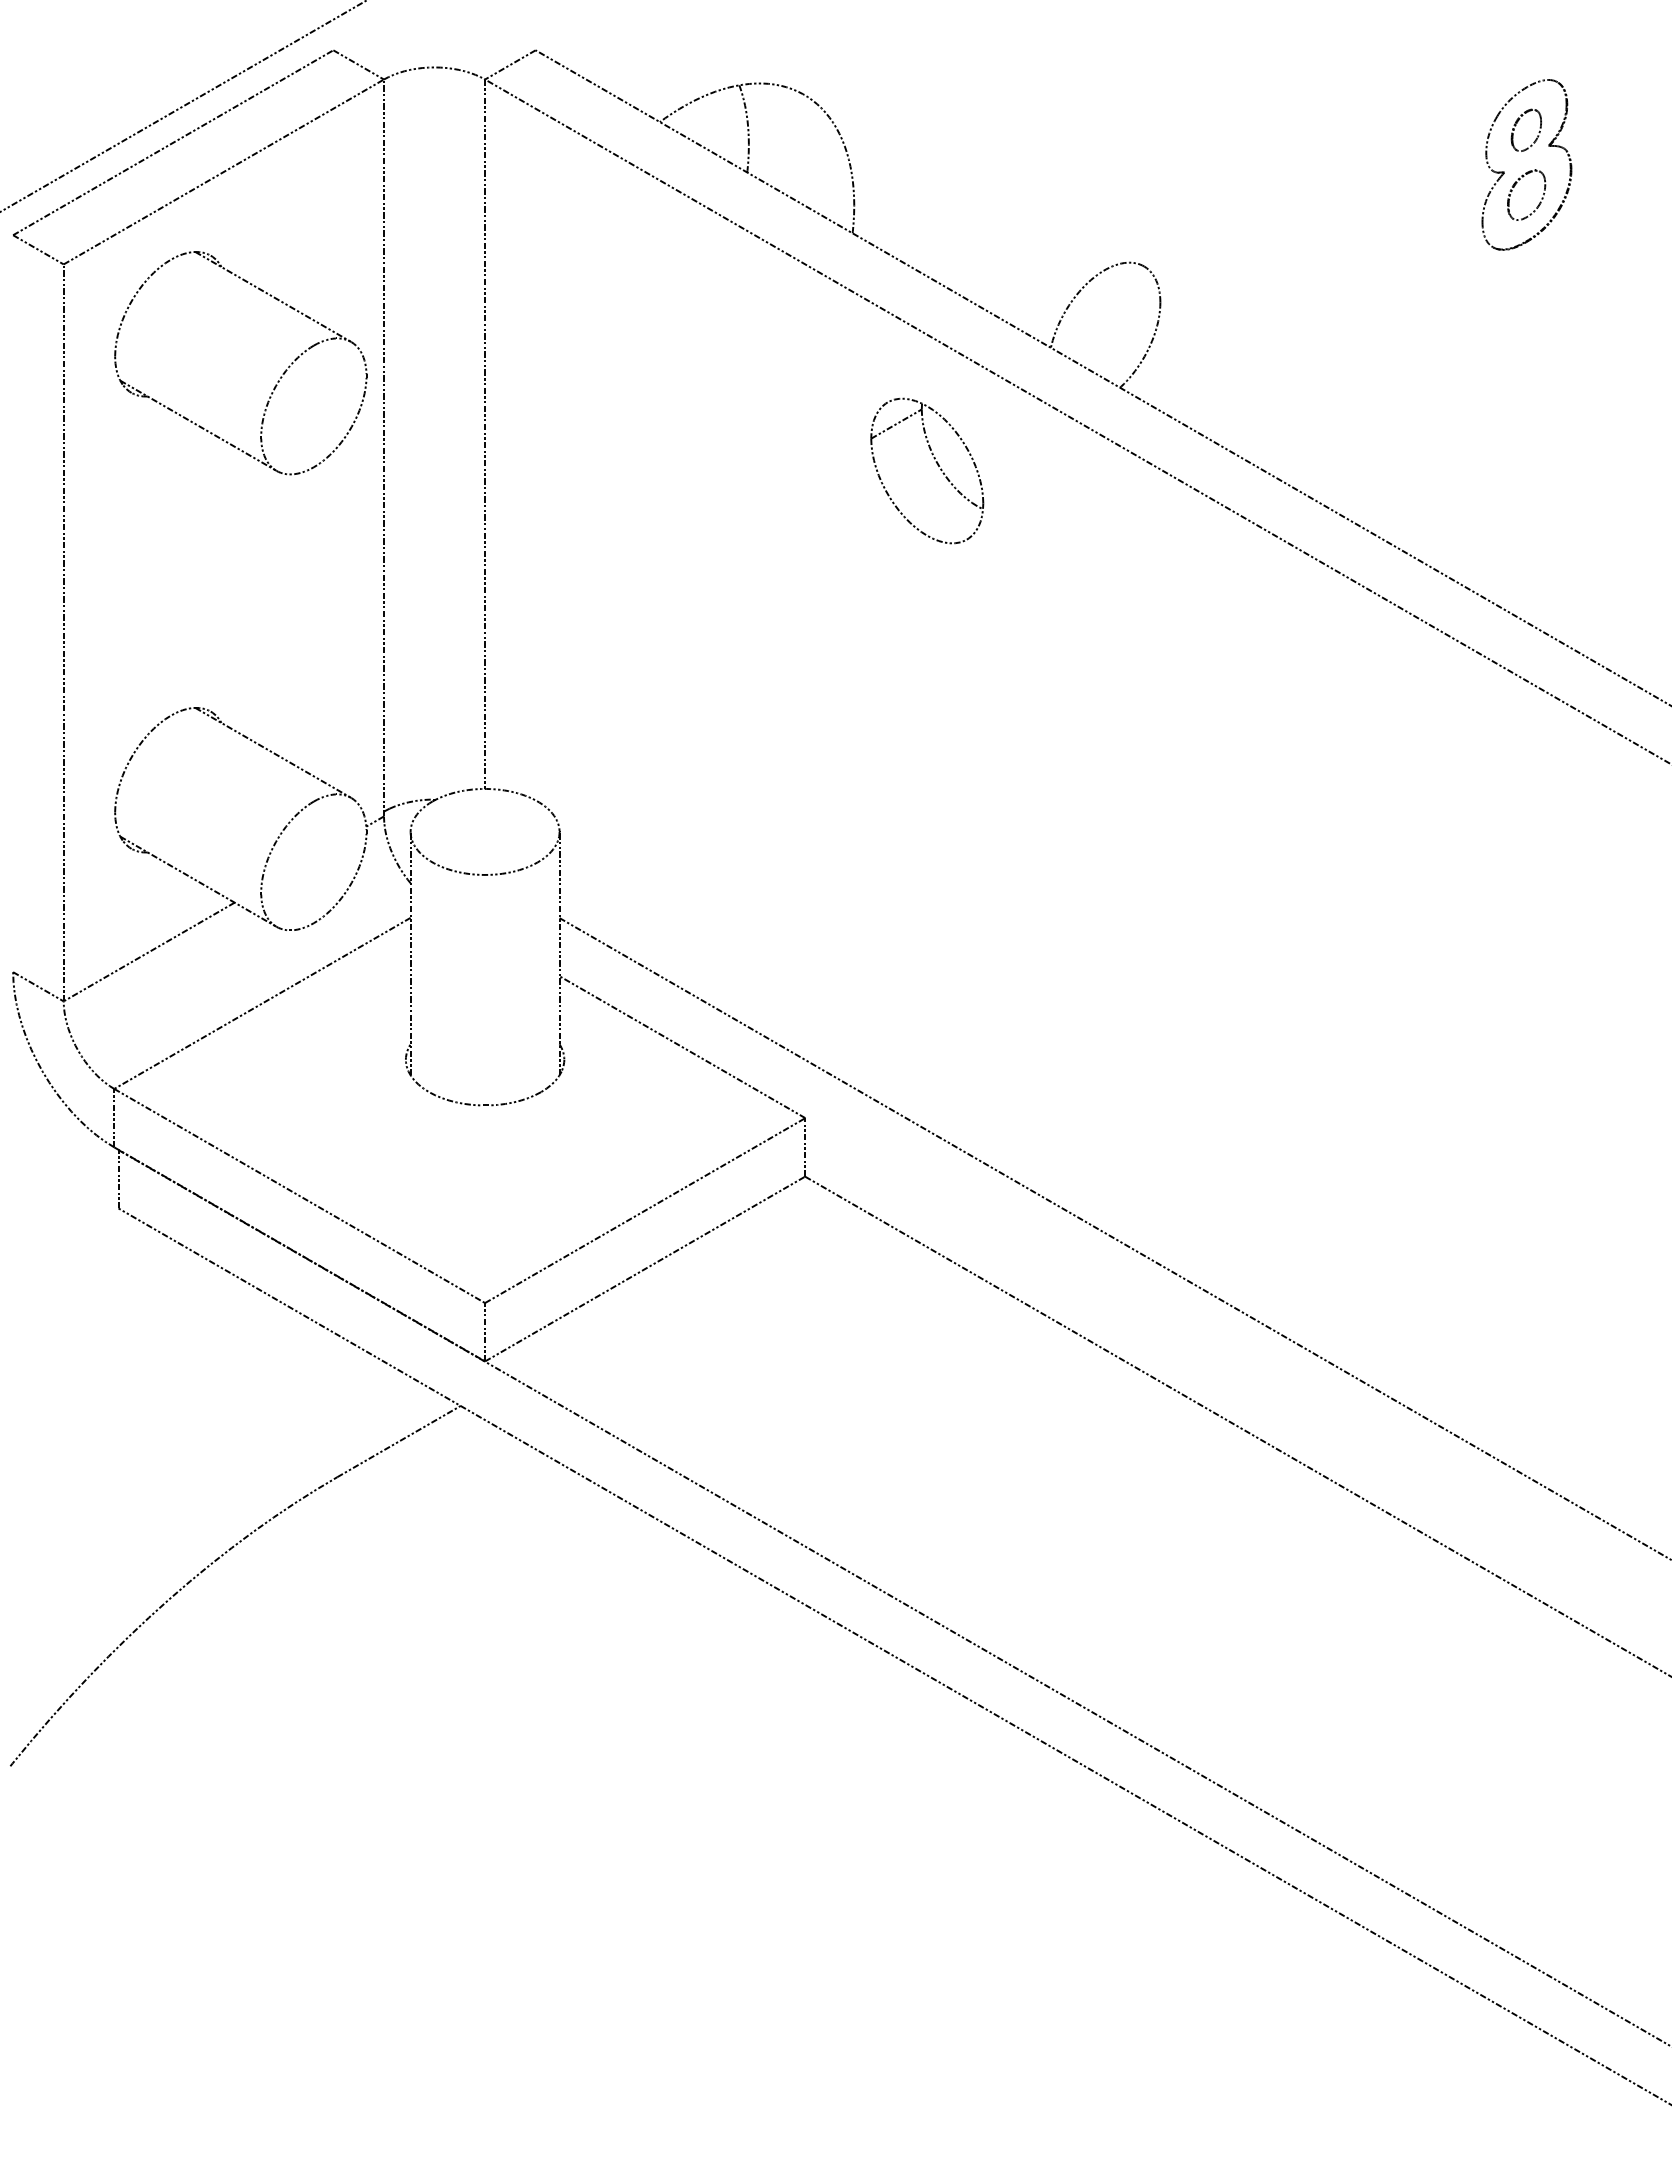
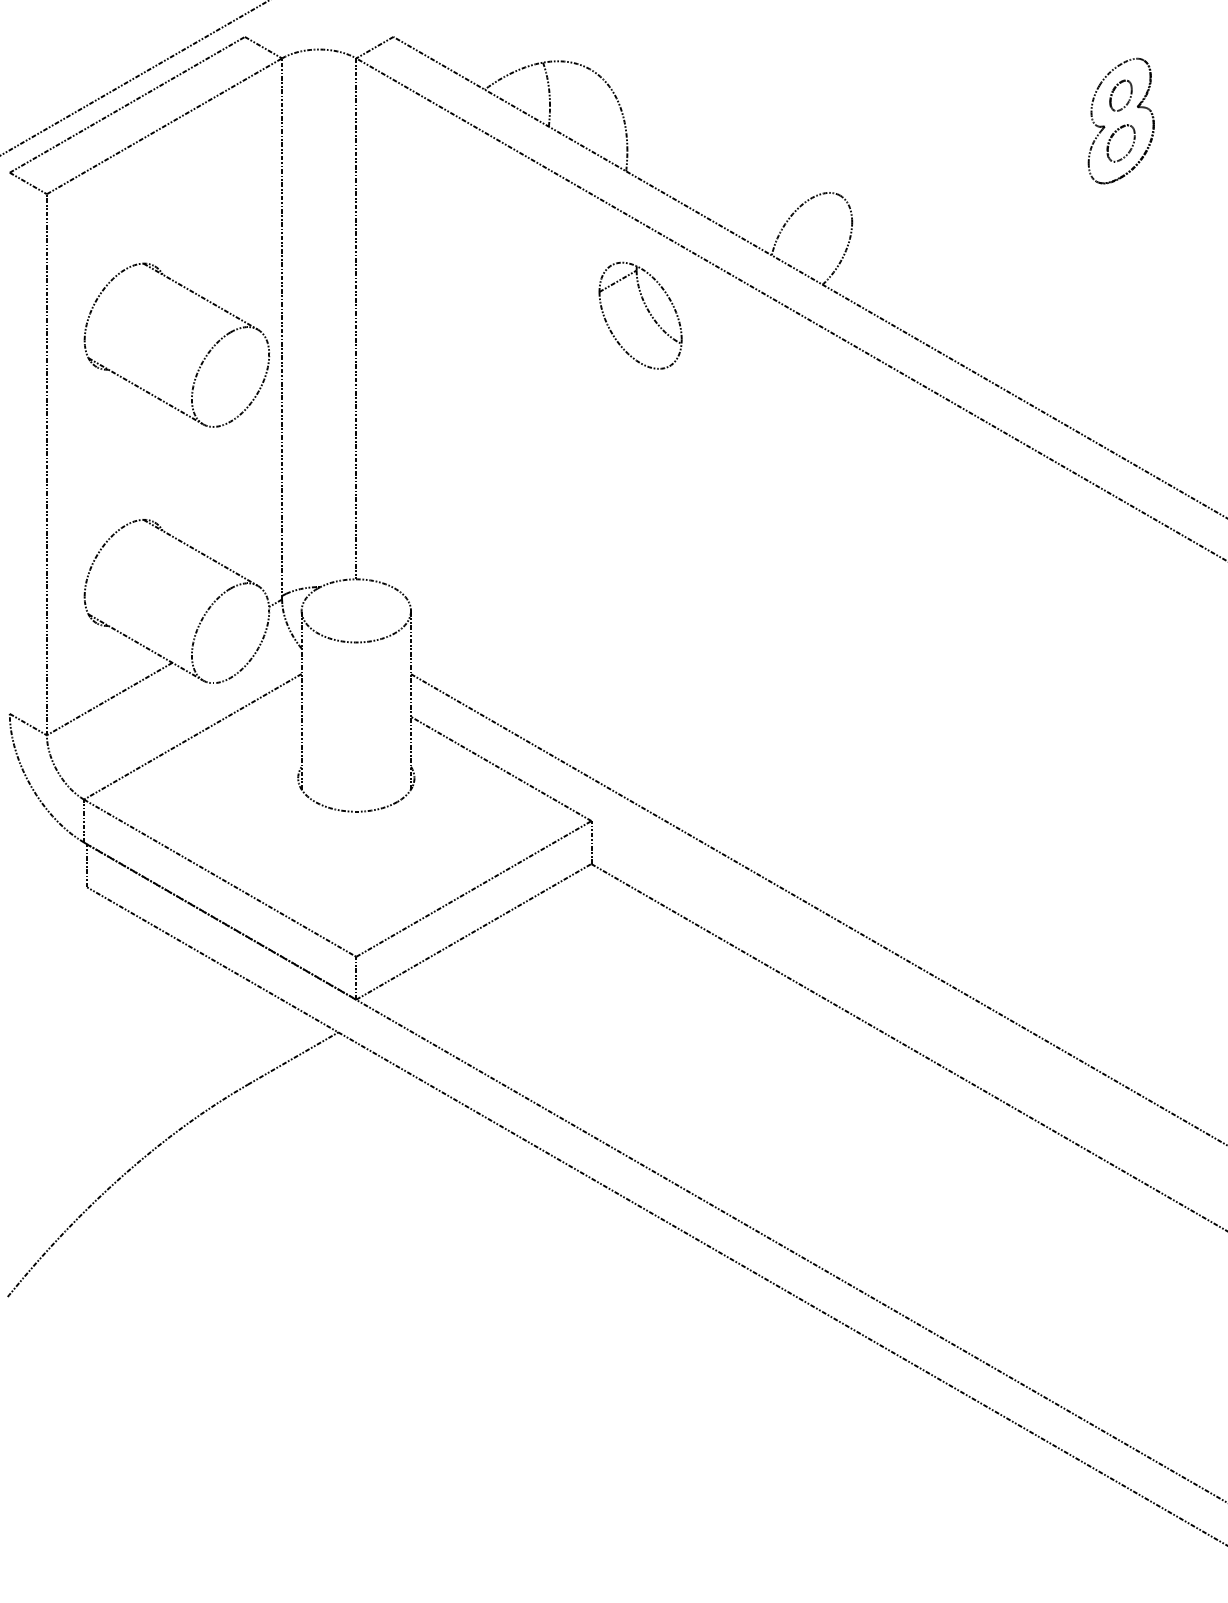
part: (275, 384) -> (202, 360), moved
part: (937, 465) -> (648, 311), moved

